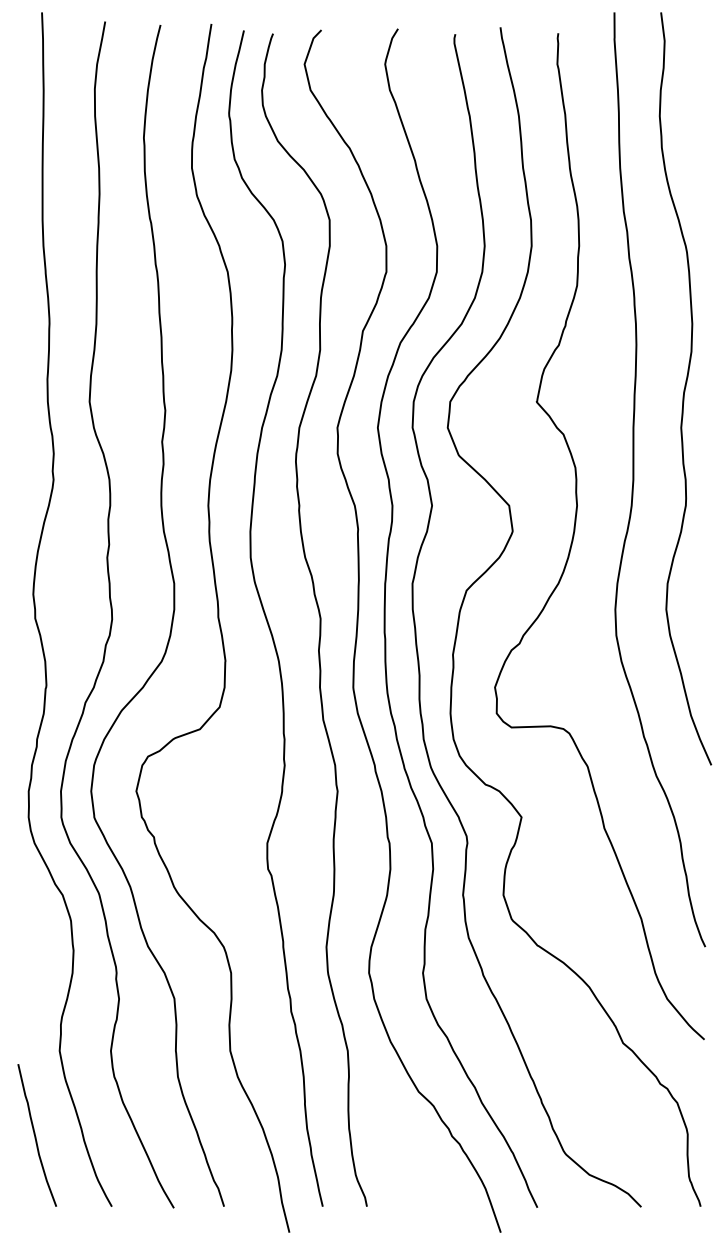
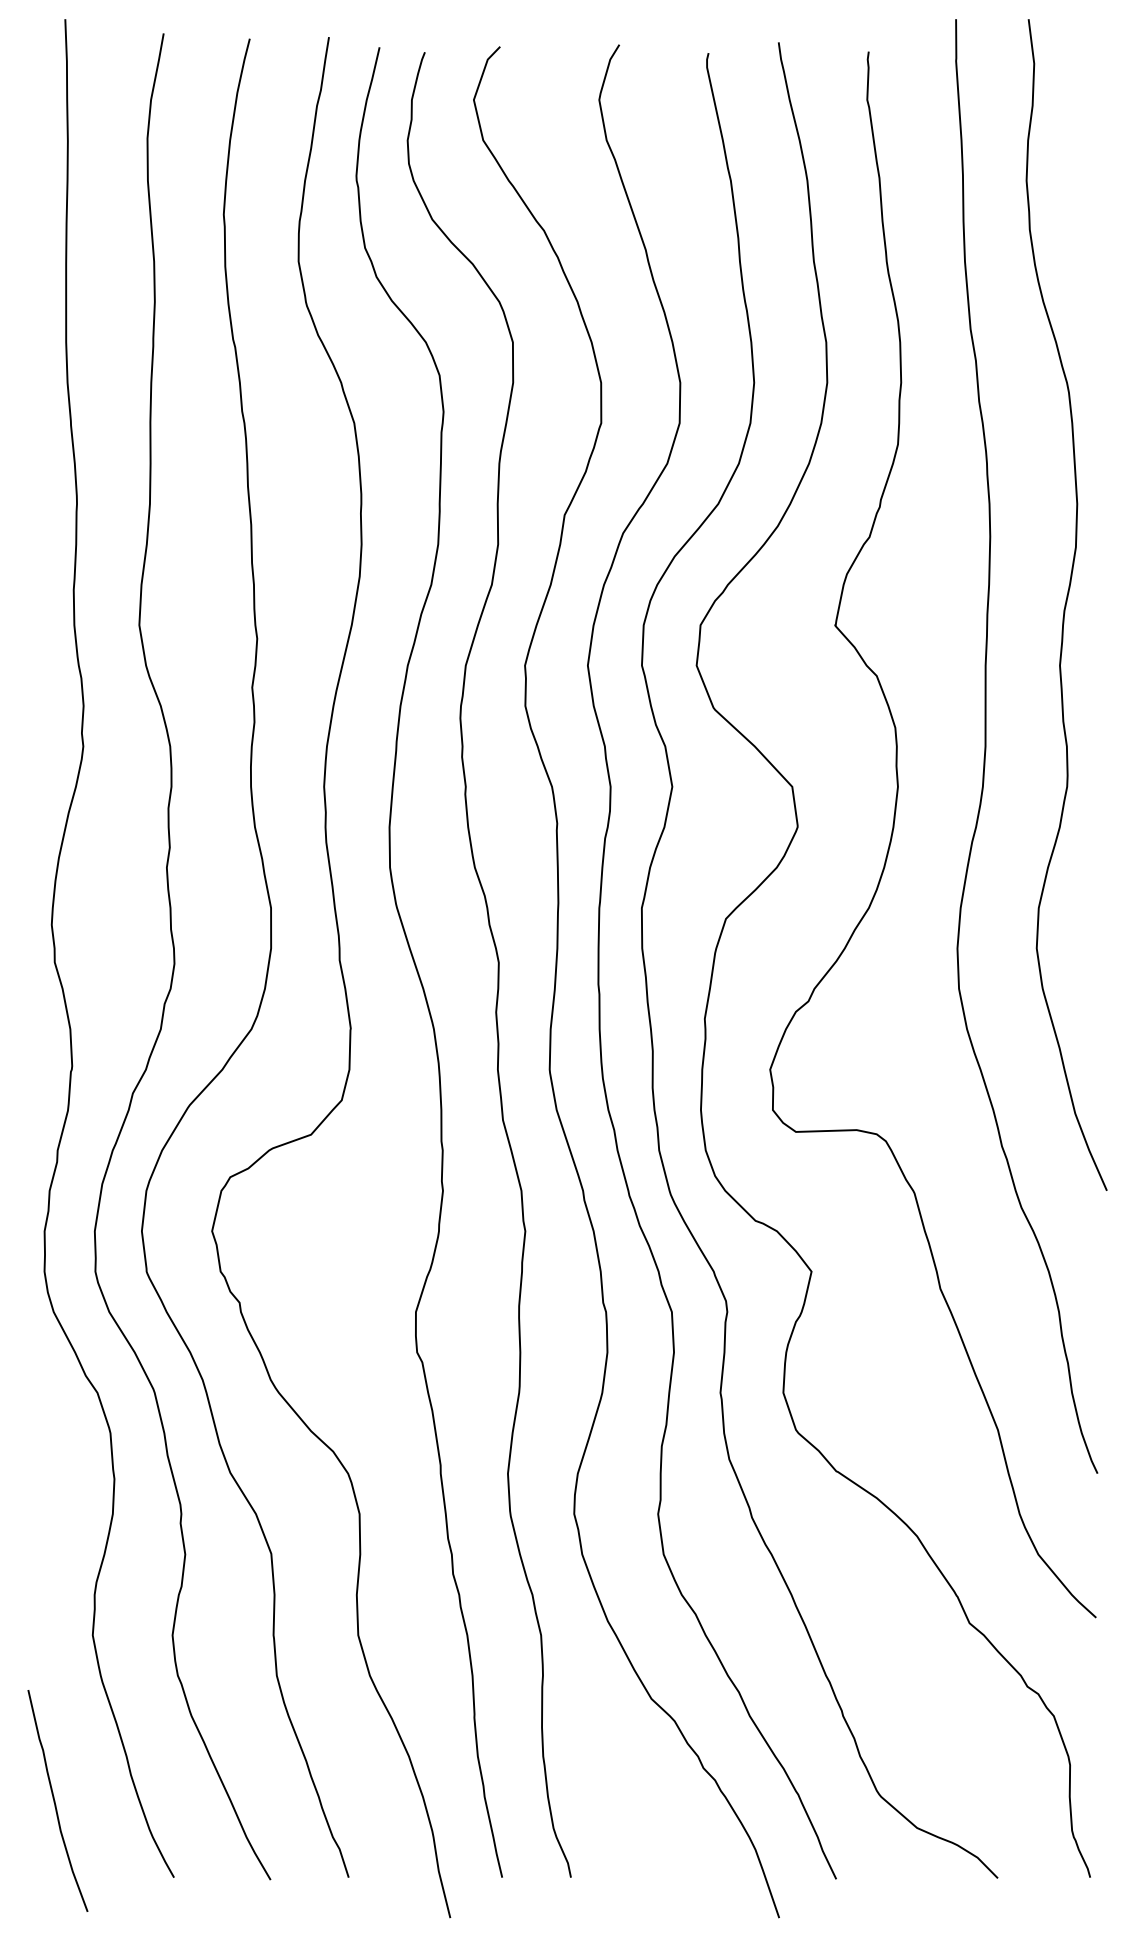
curve: (36, 1136) -> (56, 1802), moved

